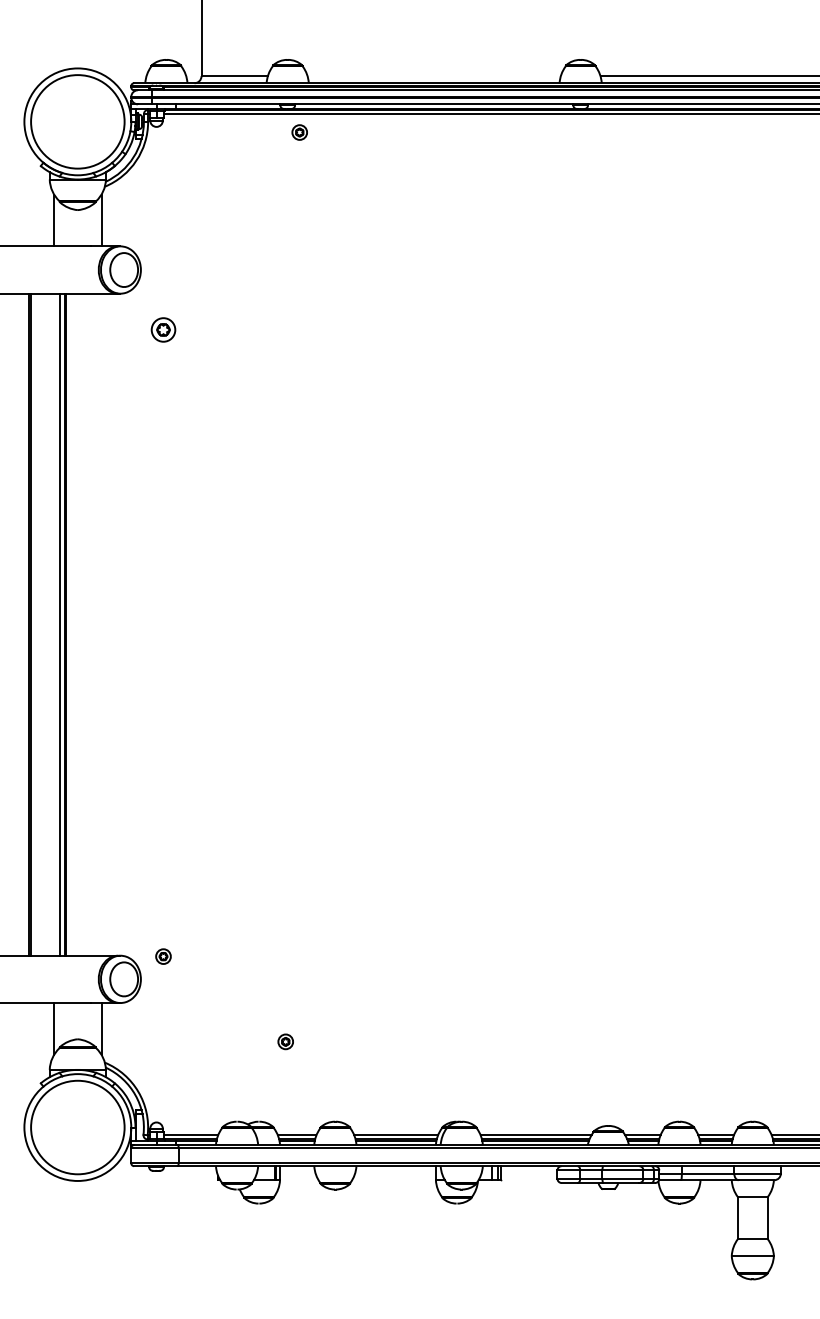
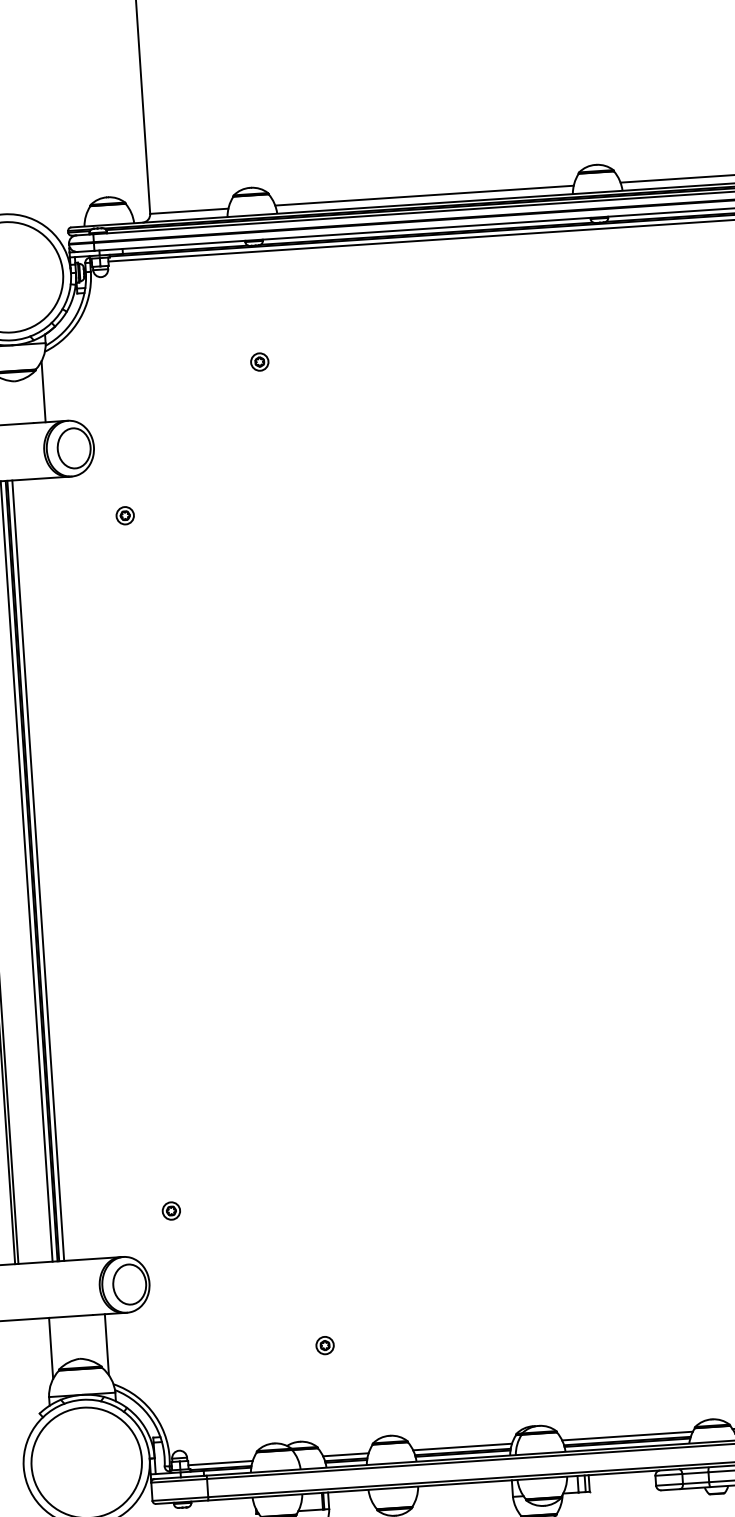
line: (433, 76) -> (423, 196), added
part: (299, 132) -> (259, 362), moved
part: (163, 329) -> (125, 515), size x0.62
line: (70, 624) -> (38, 870), added
part: (163, 956) -> (171, 1210), moved

